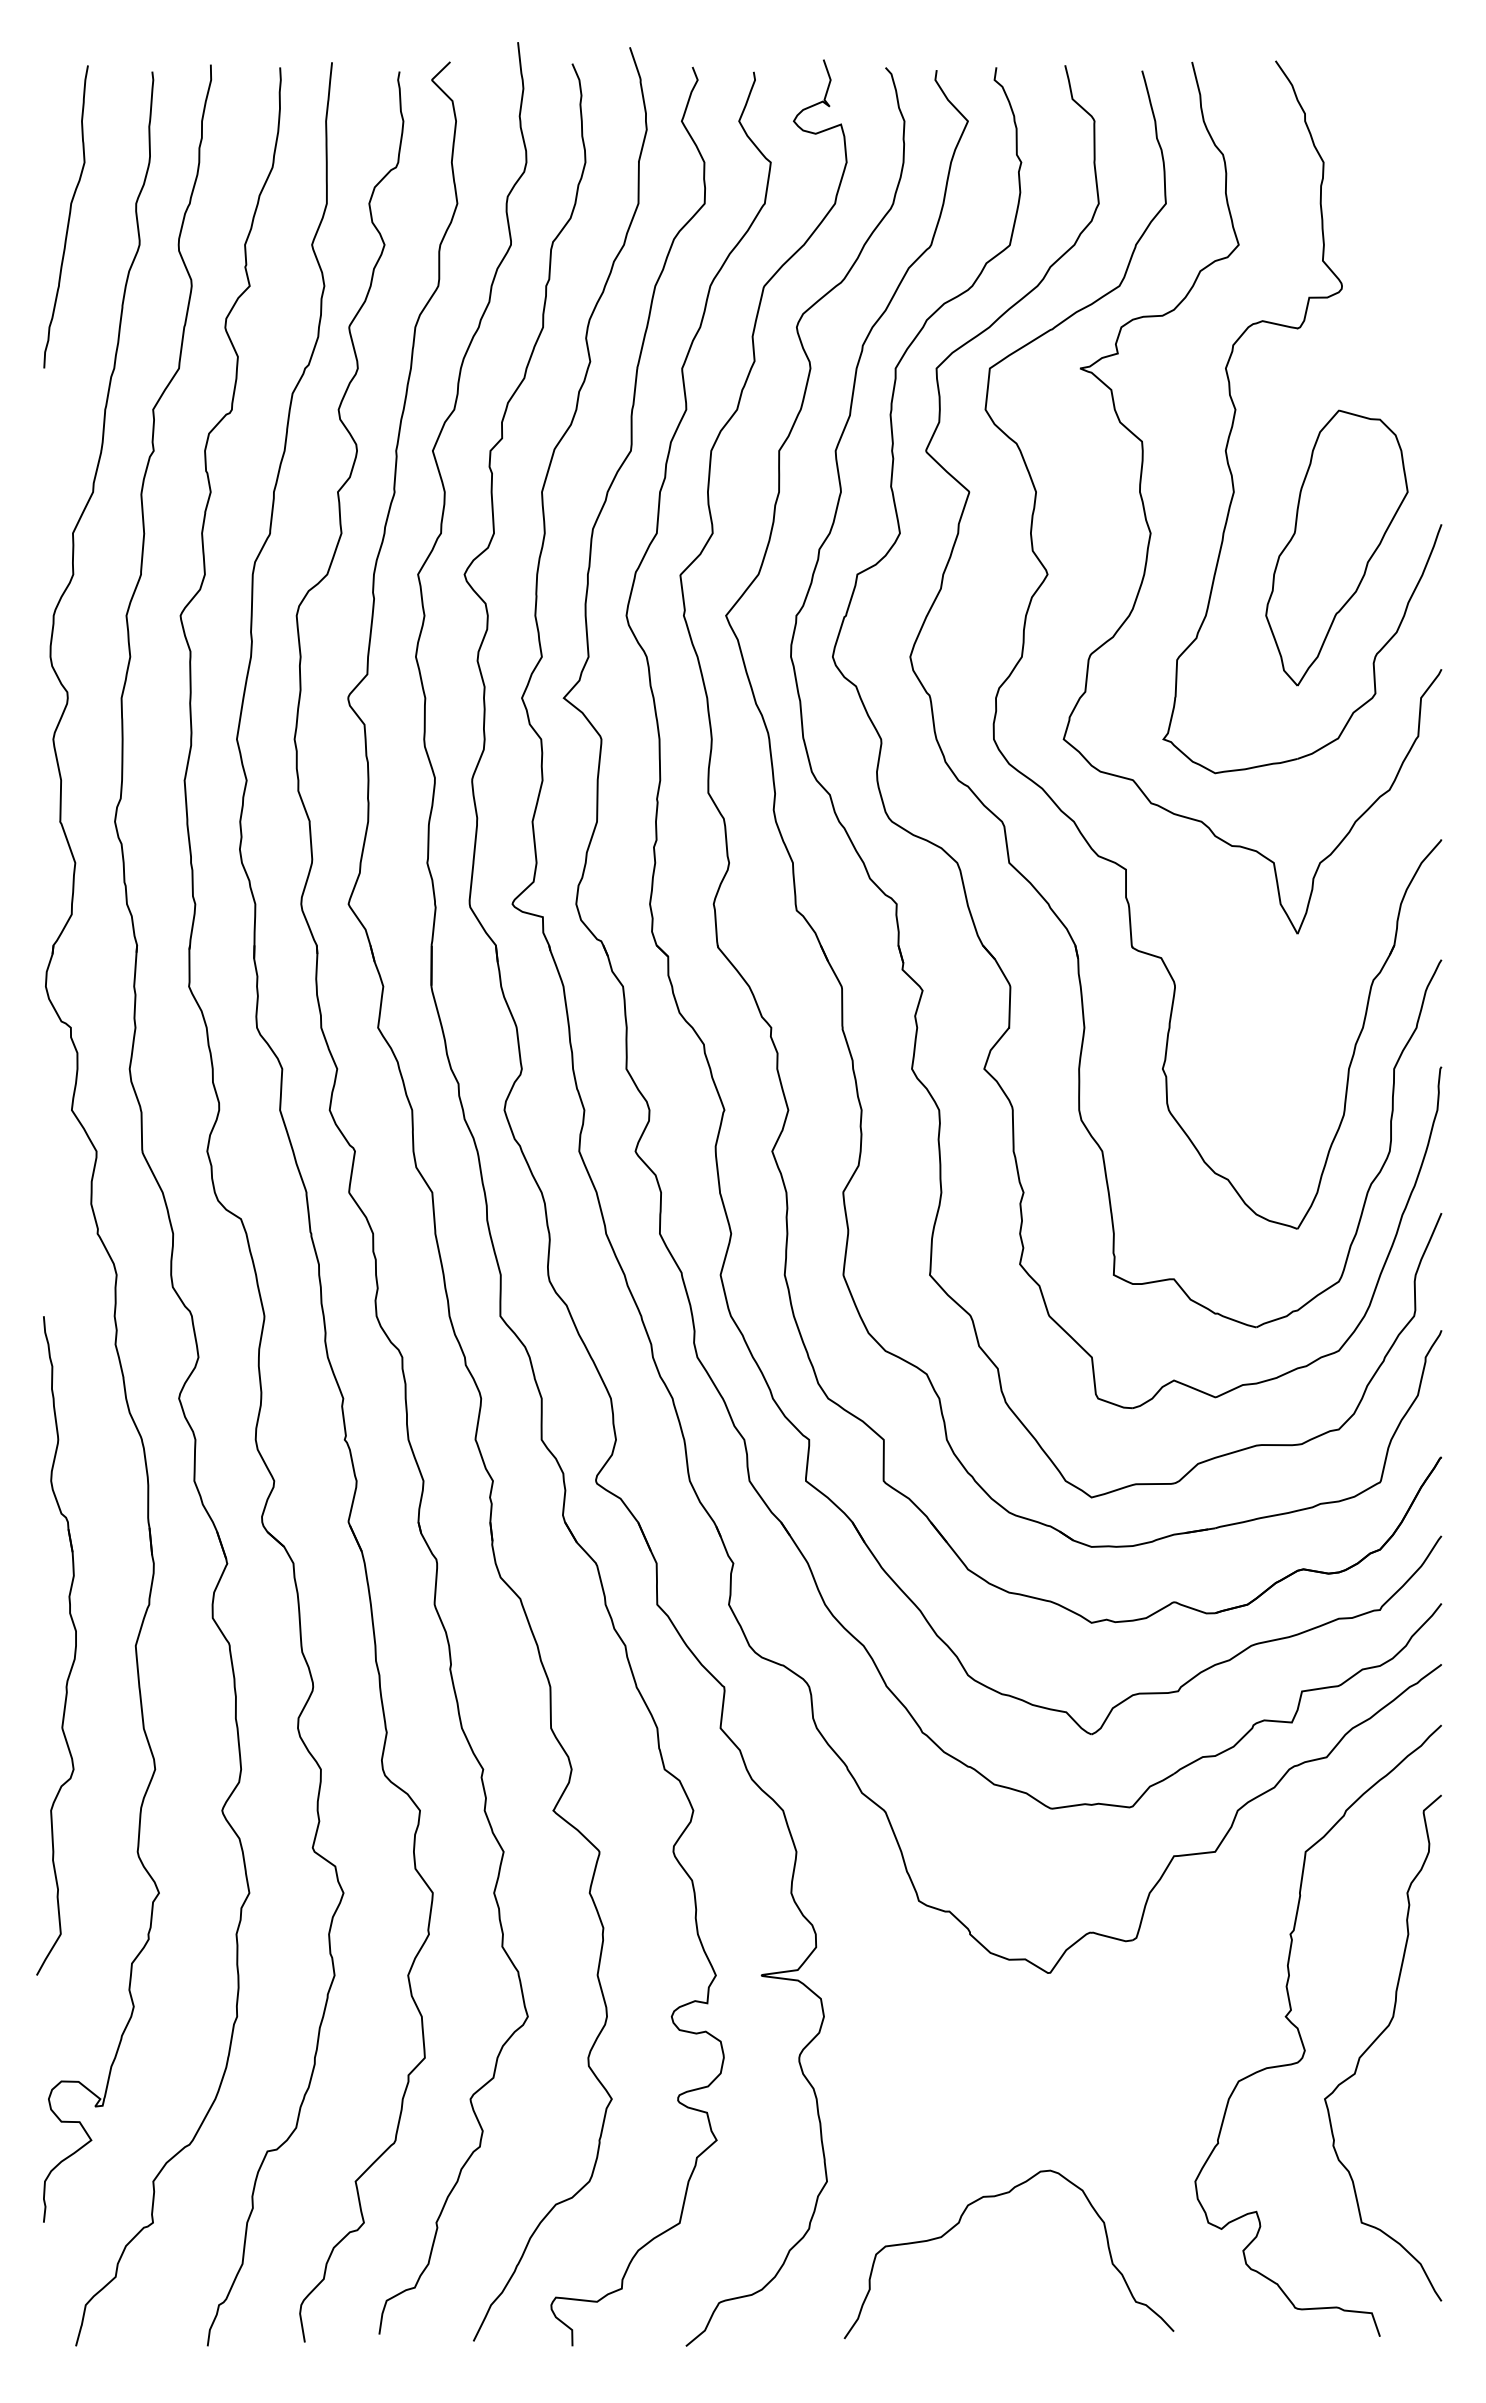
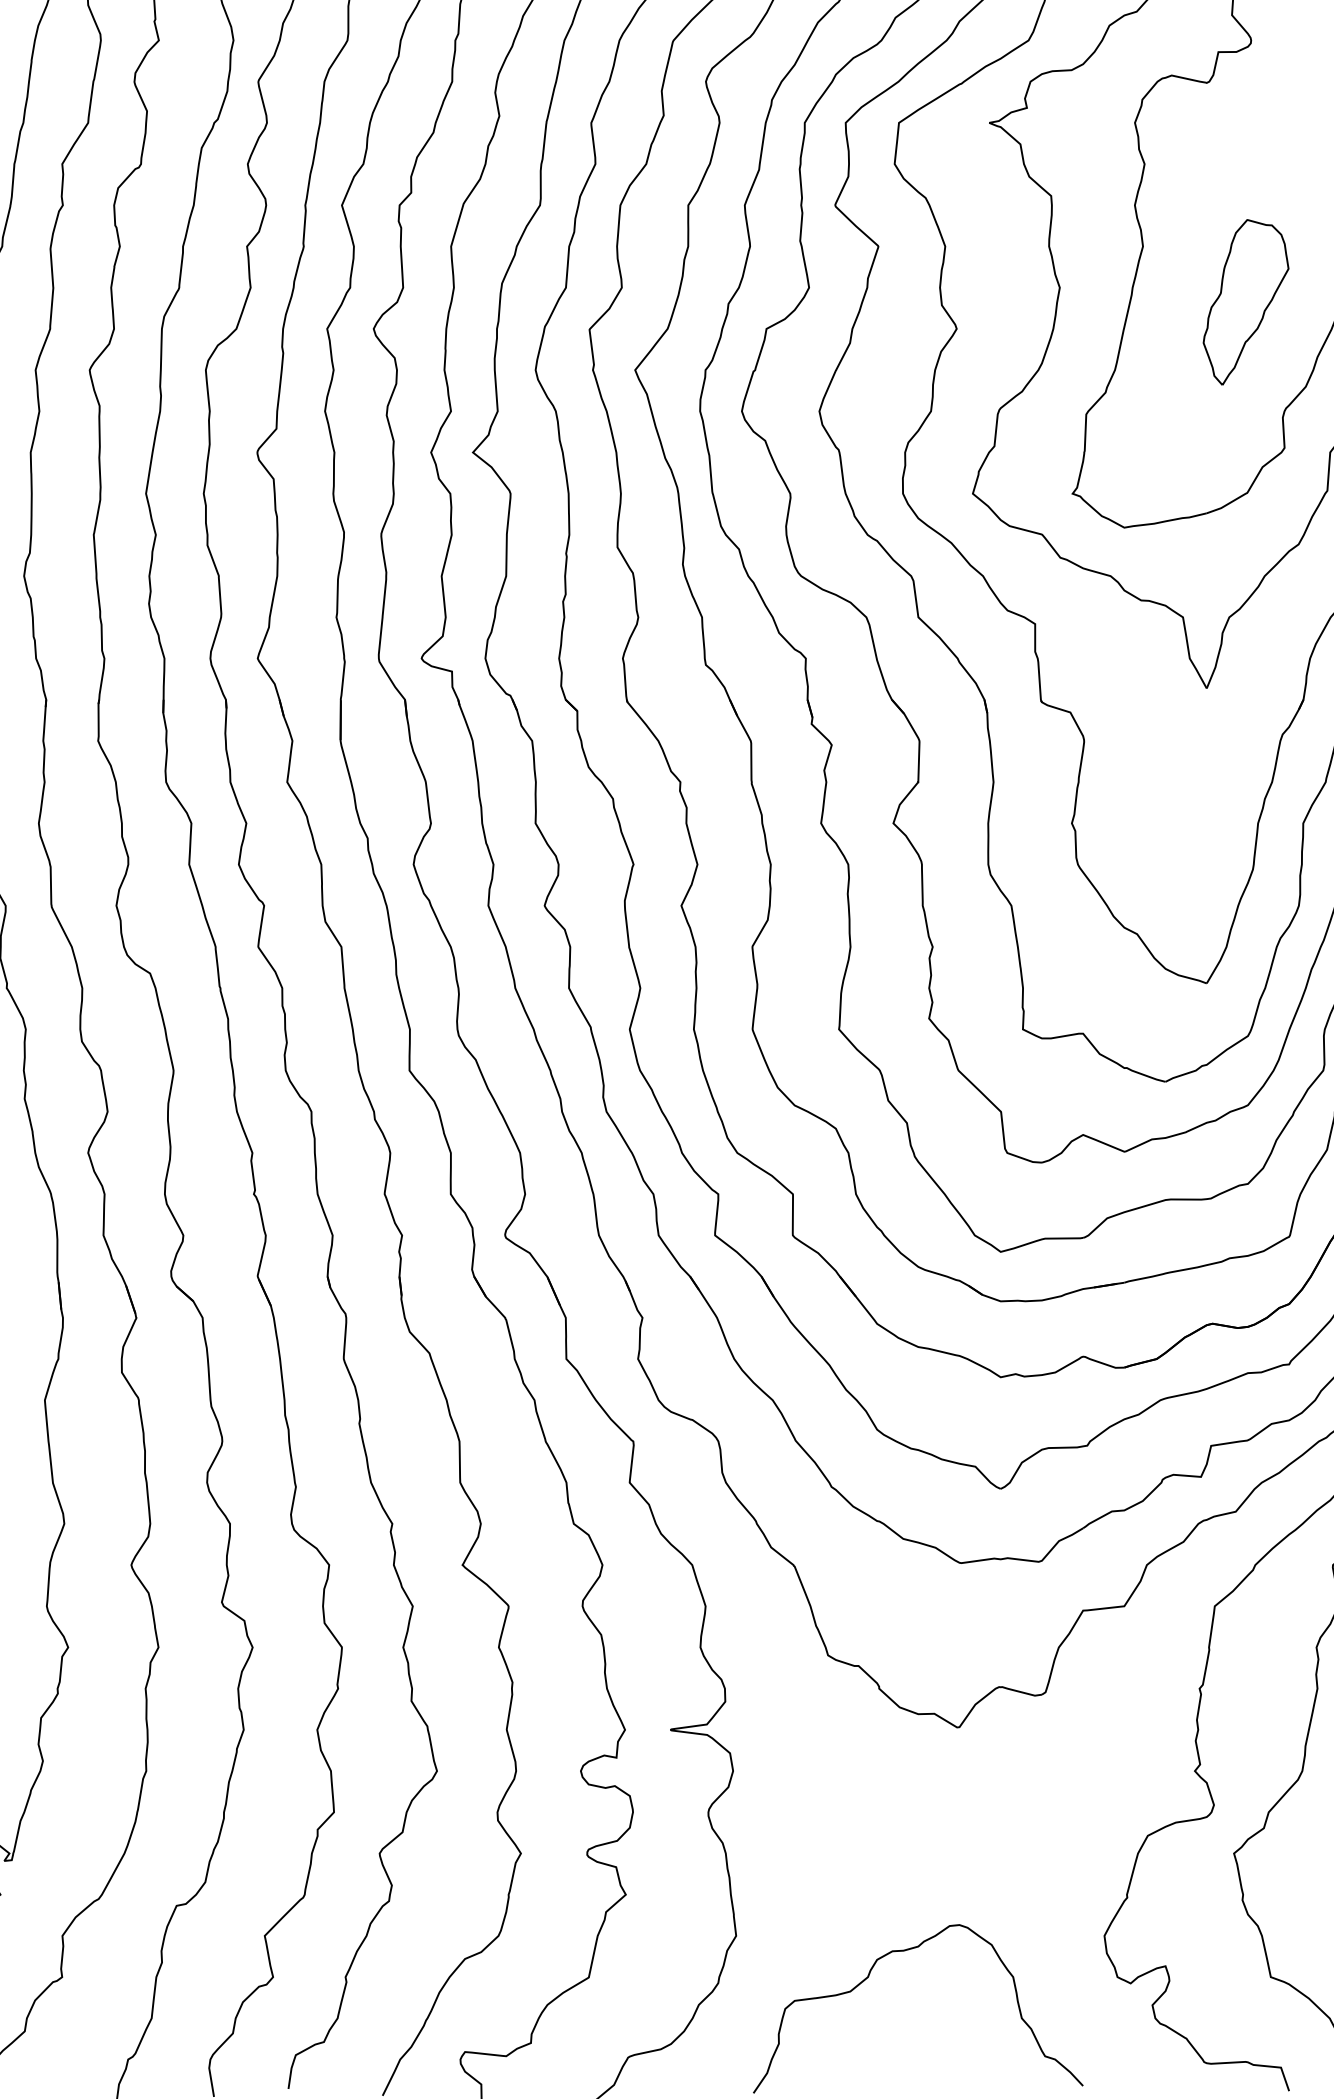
part: (1336, 547) -> (1245, 301), size x0.6

